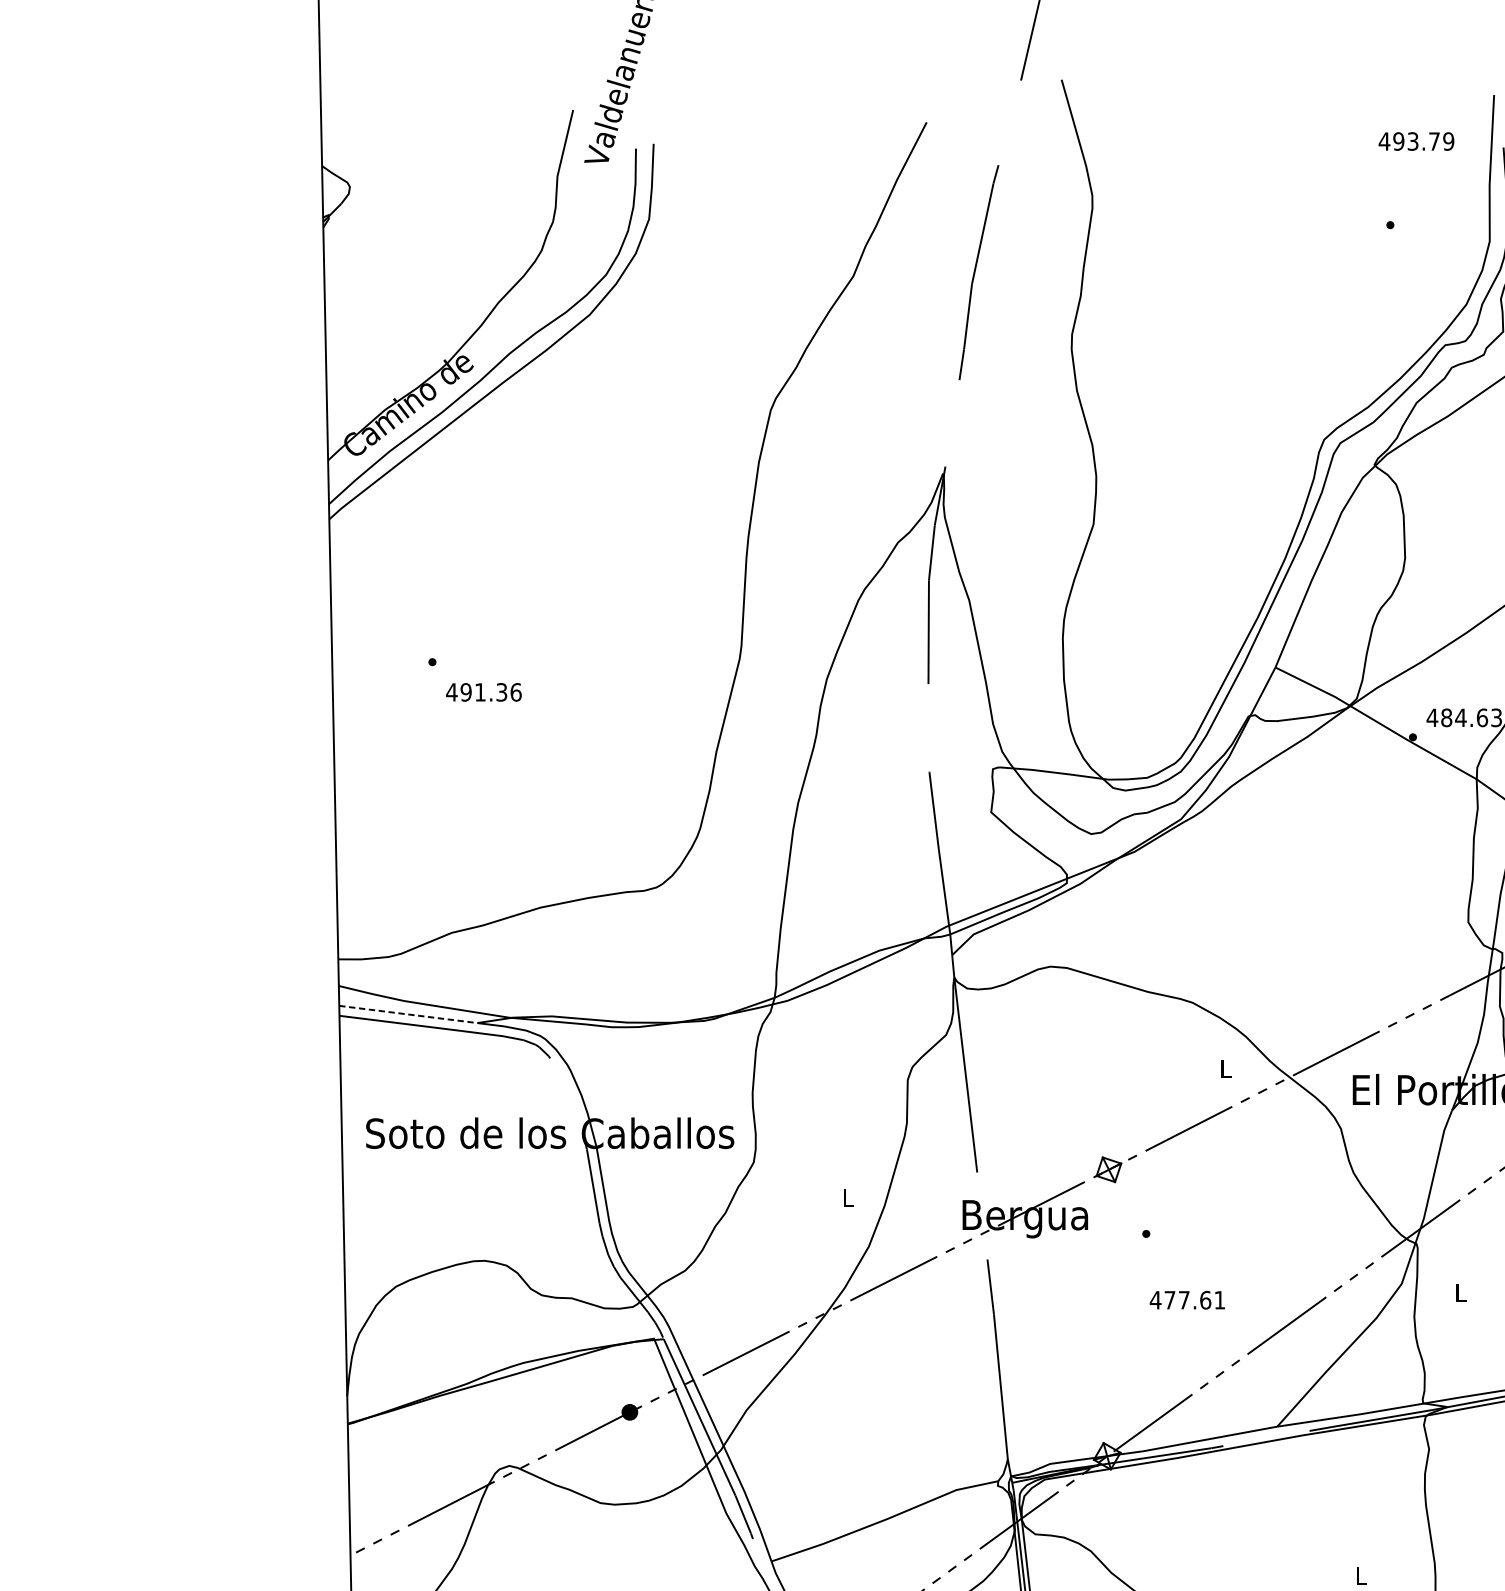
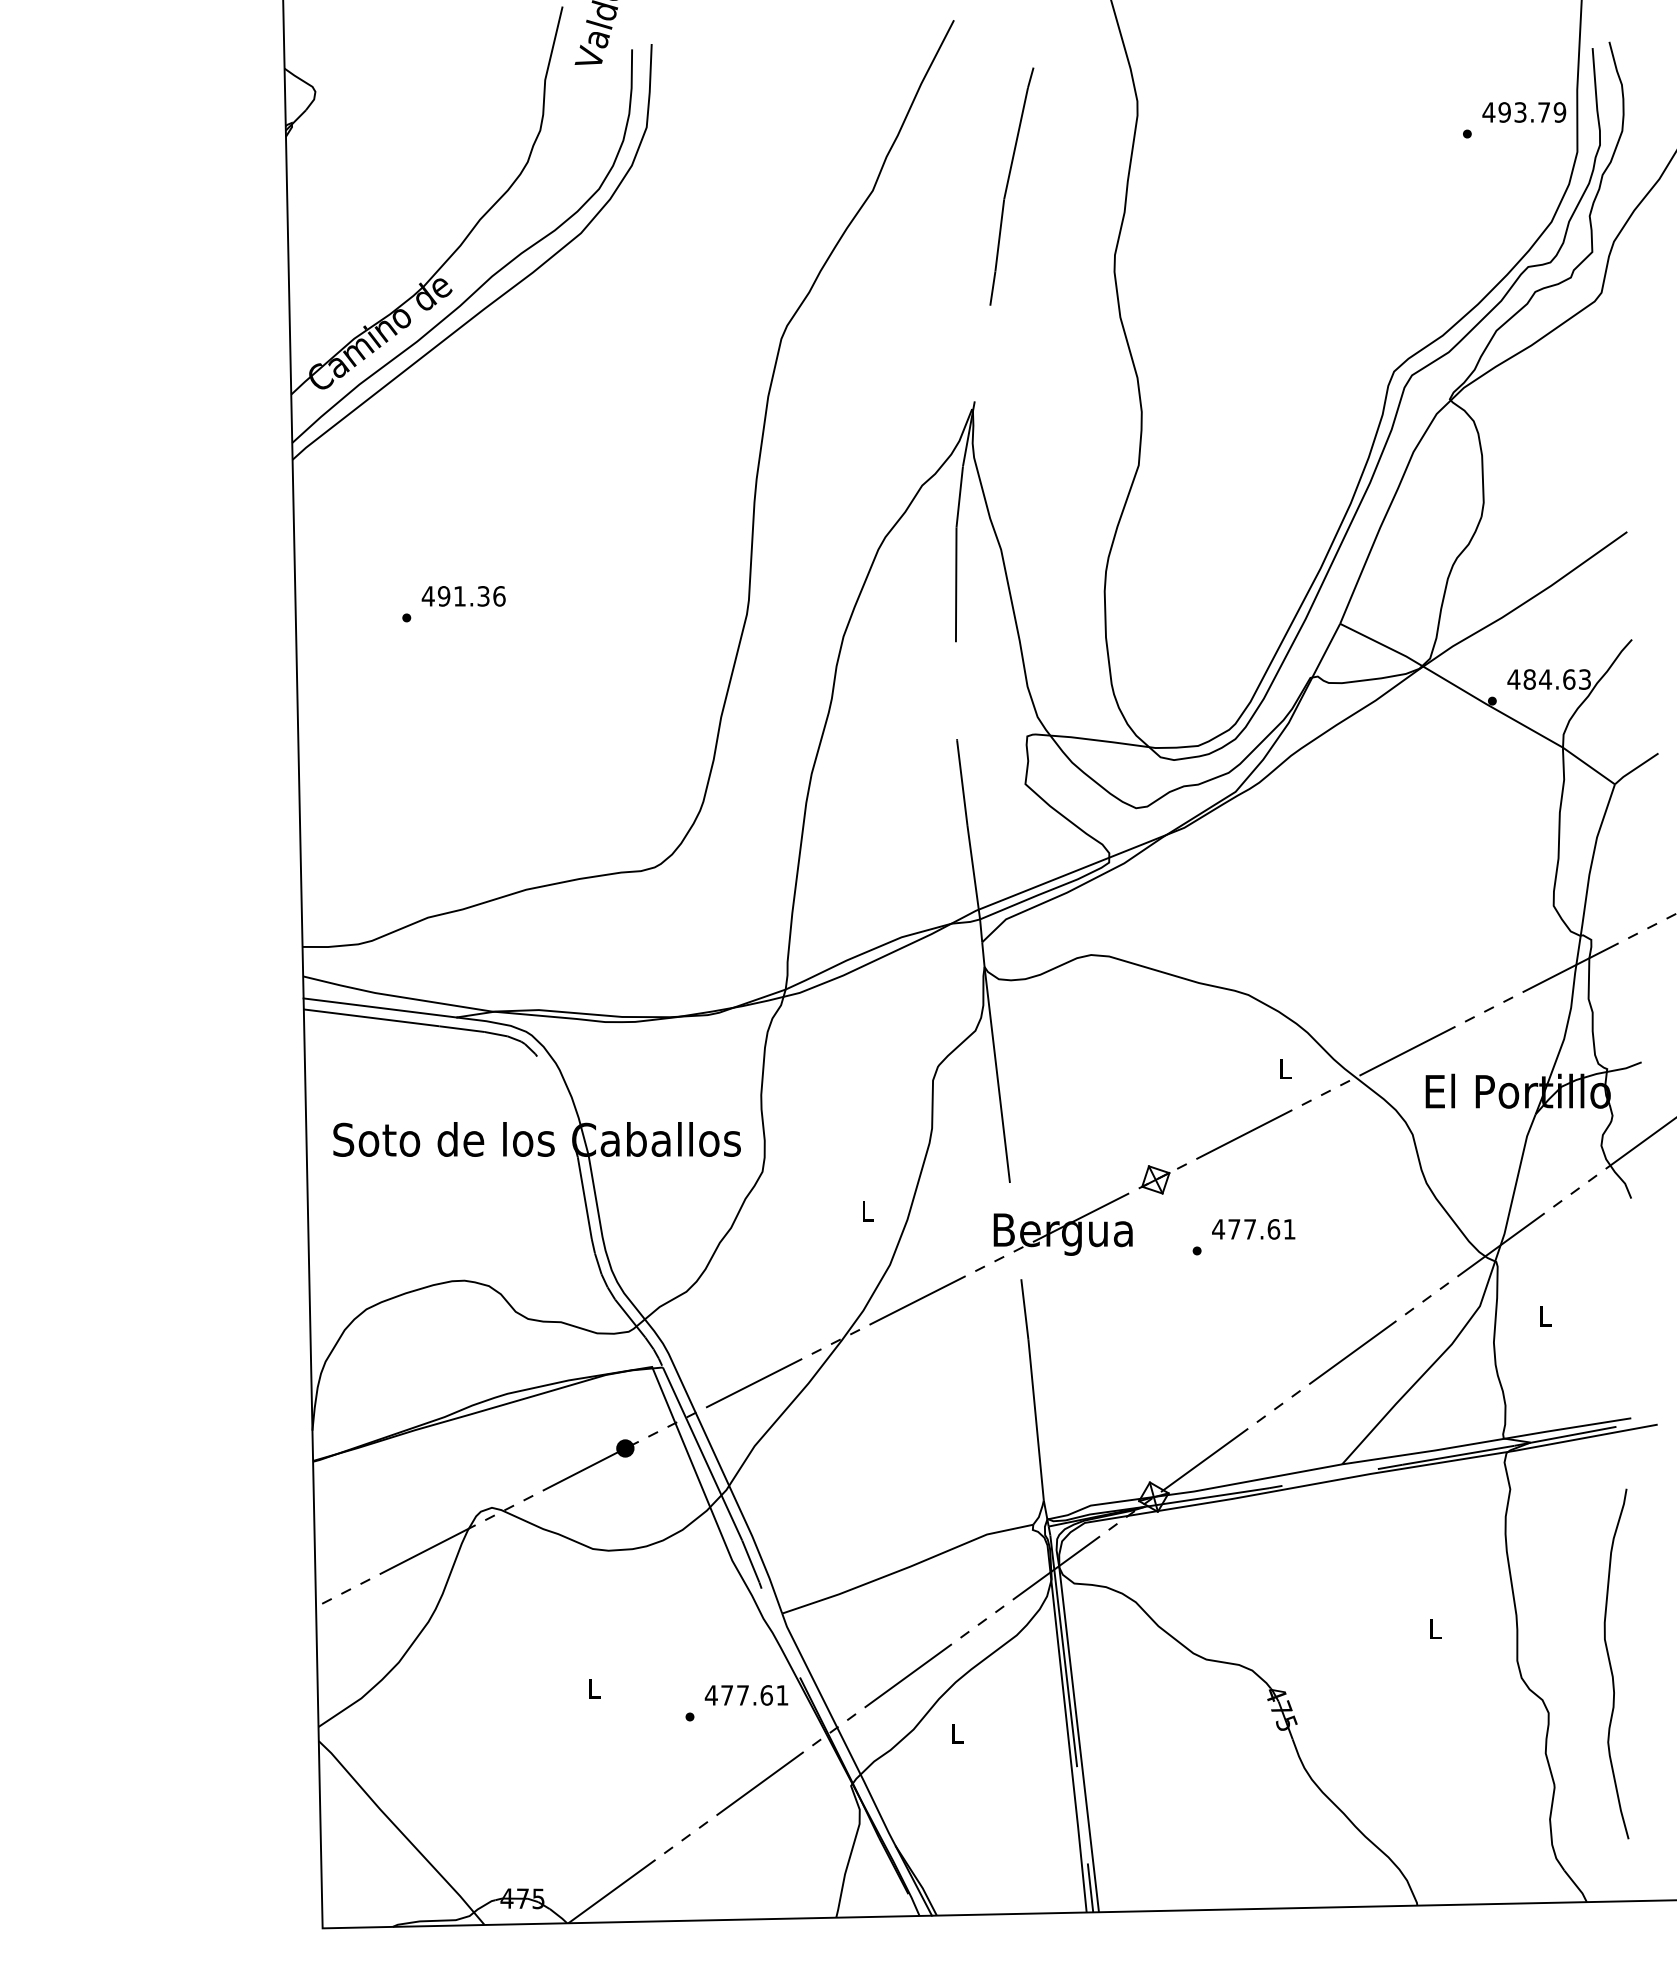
text: (1416, 141) -> (1524, 112), moved
text: (483, 692) -> (463, 596), moved
line: (408, 1014) -> (380, 1008), dashed -> solid
text: (1187, 1300) -> (1253, 1229), moved

